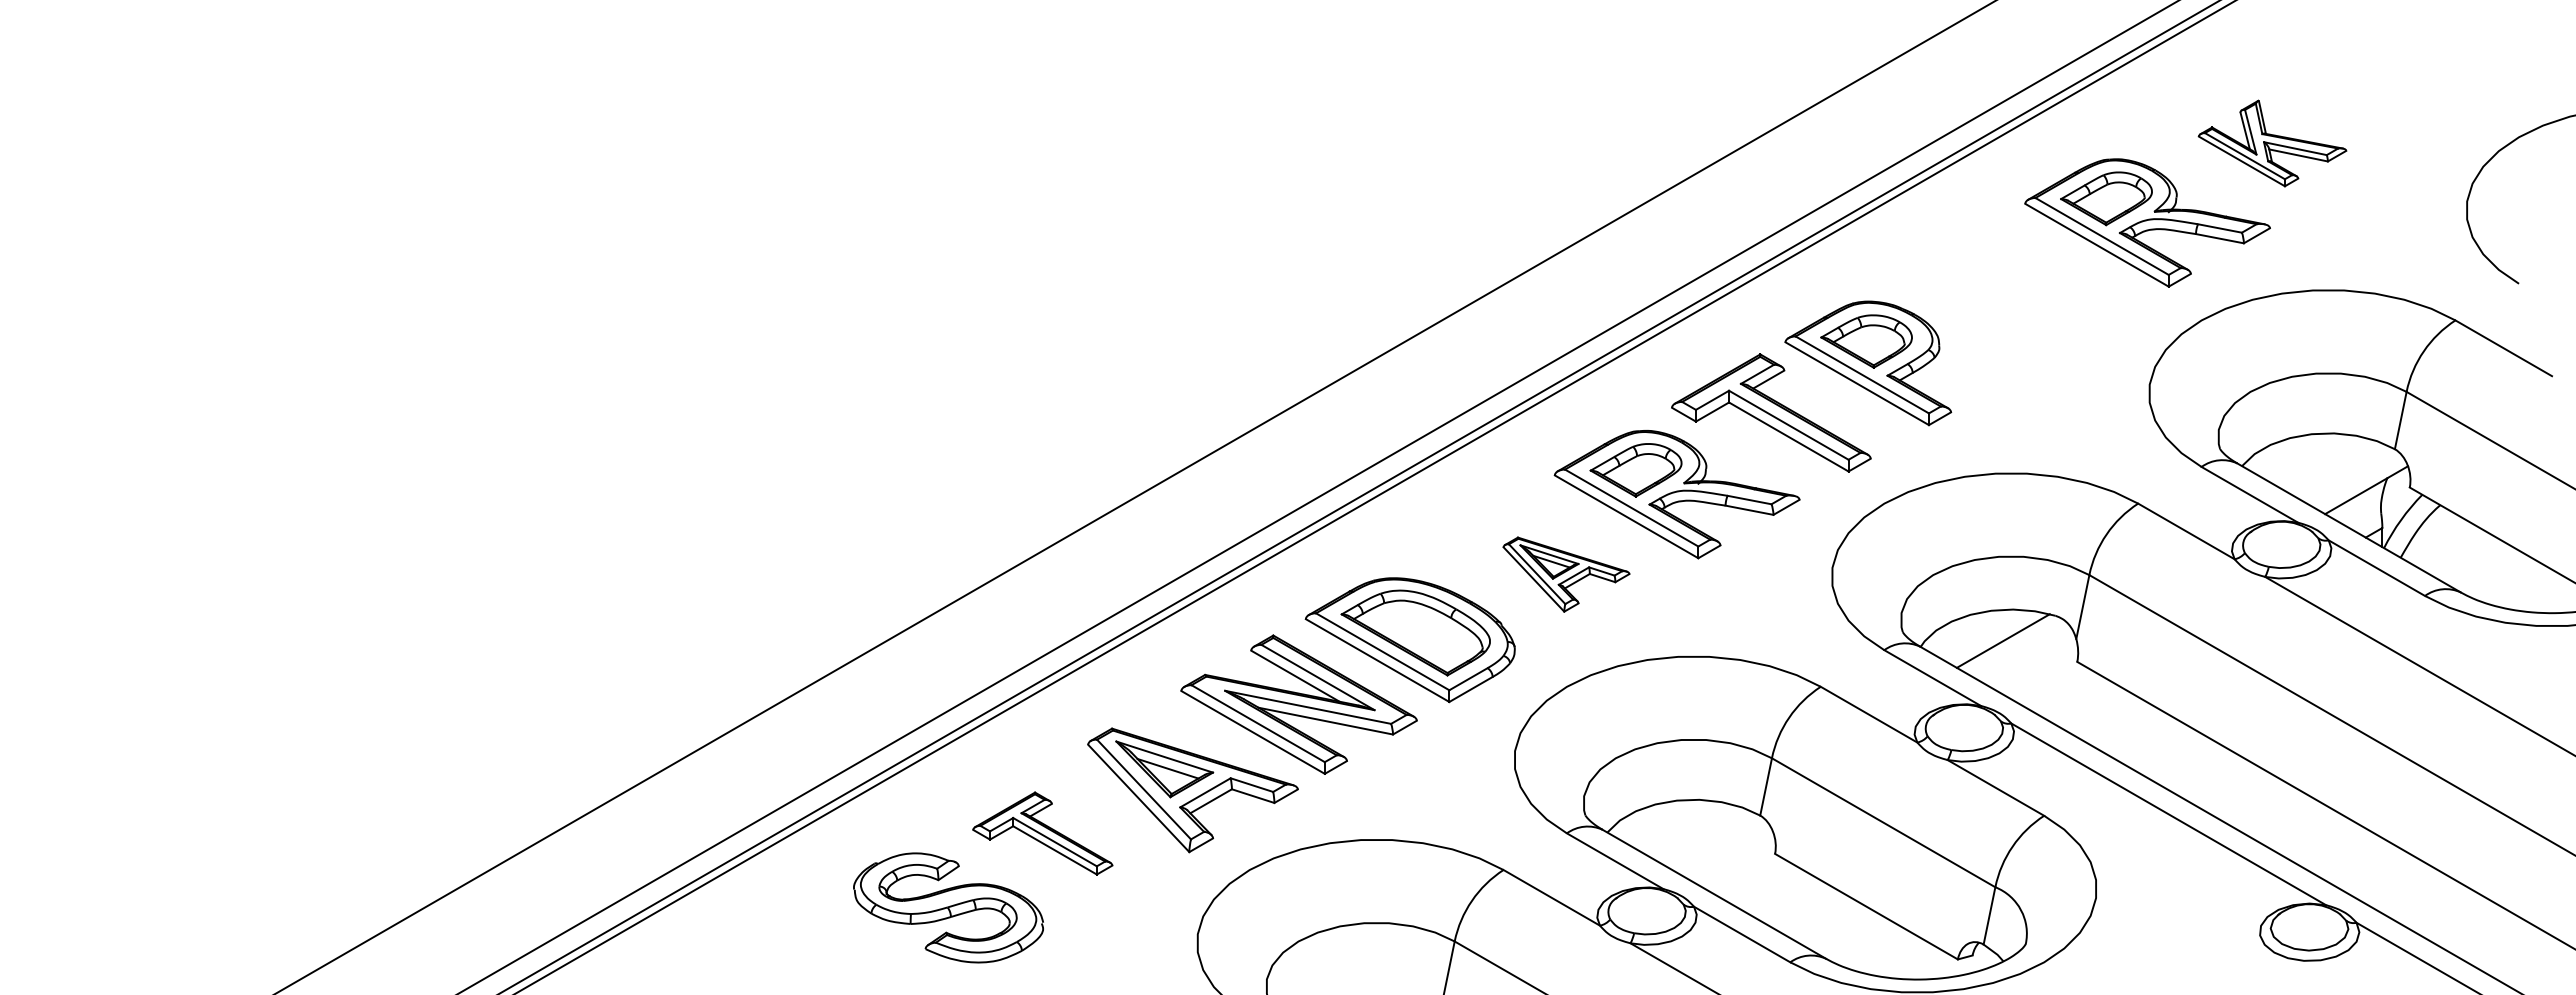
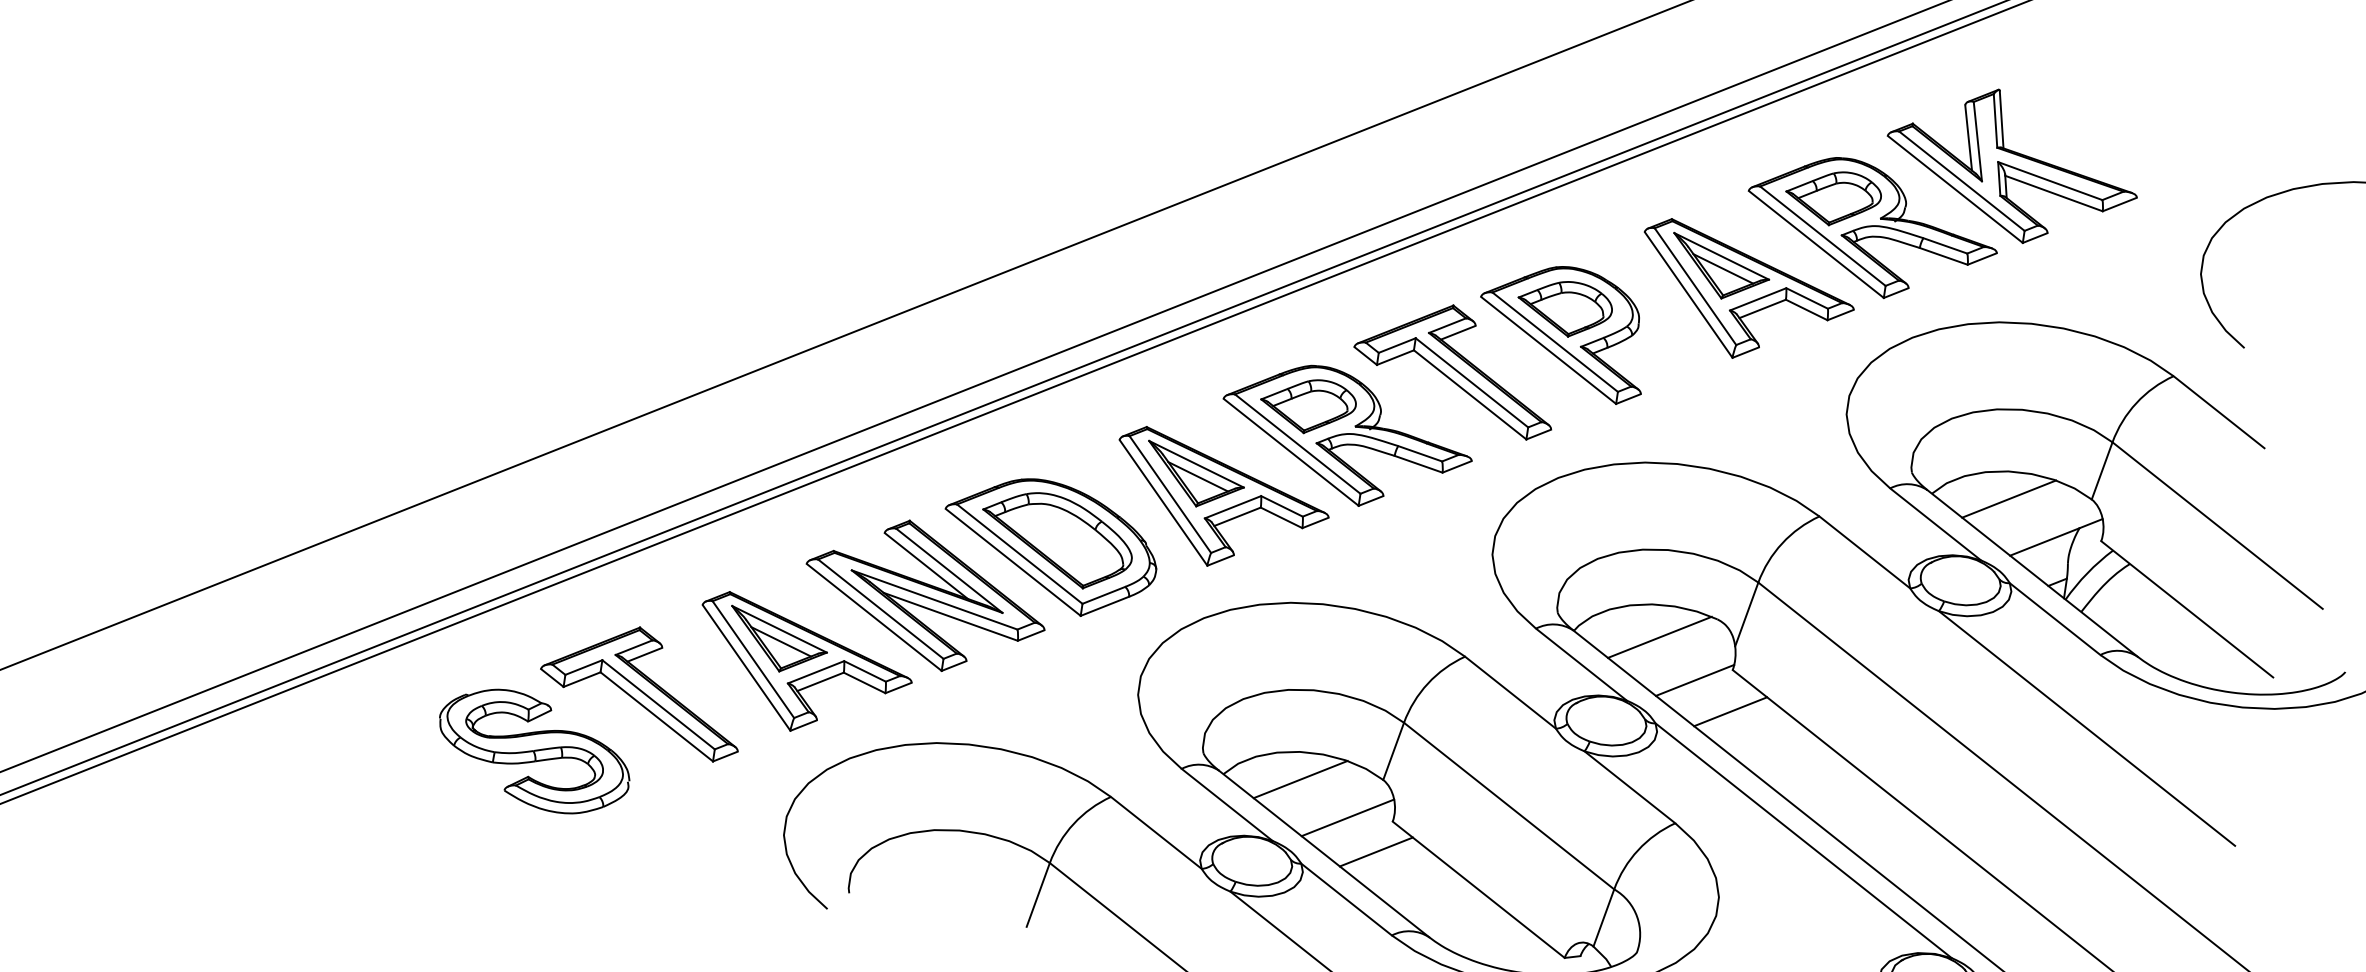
part: (2272, 143) -> (2012, 166), size x1.67
part: (2036, 302) -> (1745, 294), added
line: (2316, 460) -> (2009, 499), added
part: (1566, 574) -> (1220, 502), size x1.67
line: (2042, 676) -> (1694, 679), added
line: (2080, 701) -> (1730, 711), added
line: (1681, 826) -> (1300, 779), added
part: (1042, 833) -> (642, 689), size x1.43
line: (1731, 856) -> (1347, 817), added
line: (1763, 884) -> (1376, 851), added

